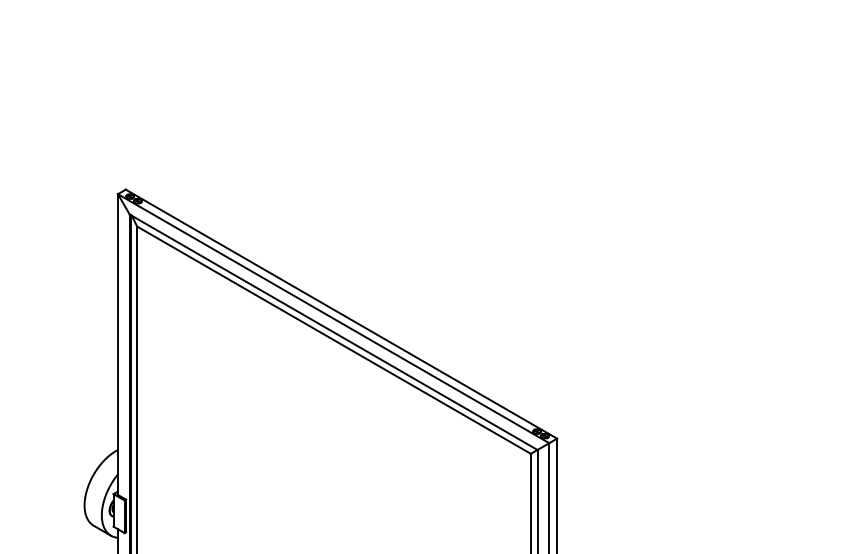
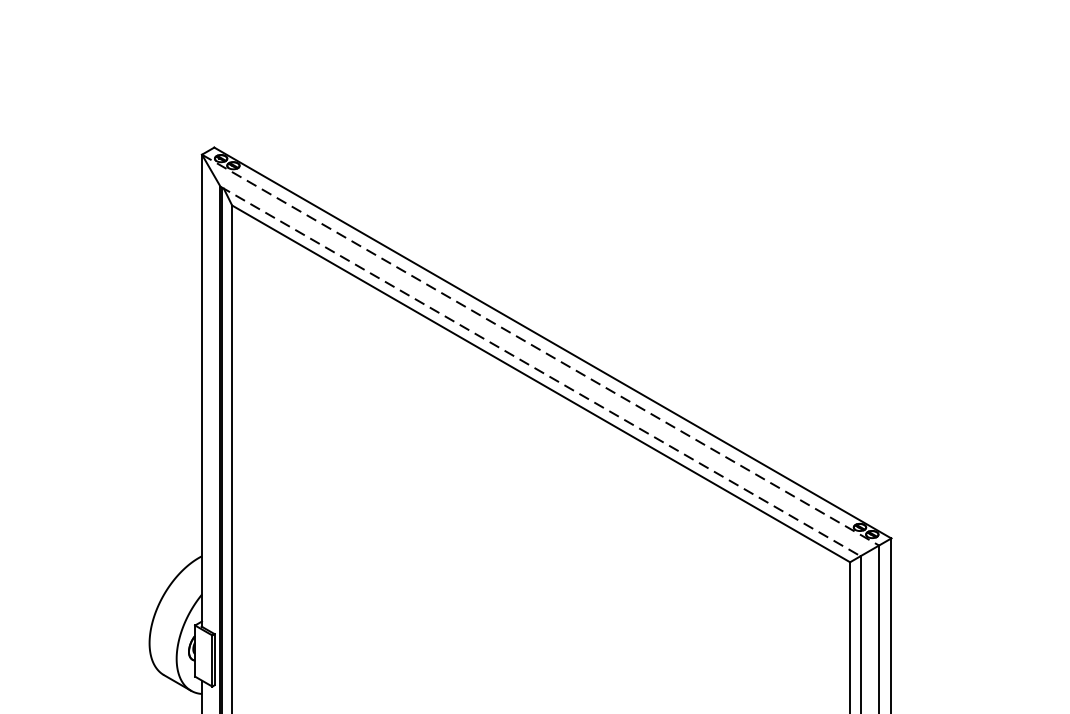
line: (334, 318) -> (541, 349), solid -> dashed
line: (334, 332) -> (541, 371), solid -> dashed

